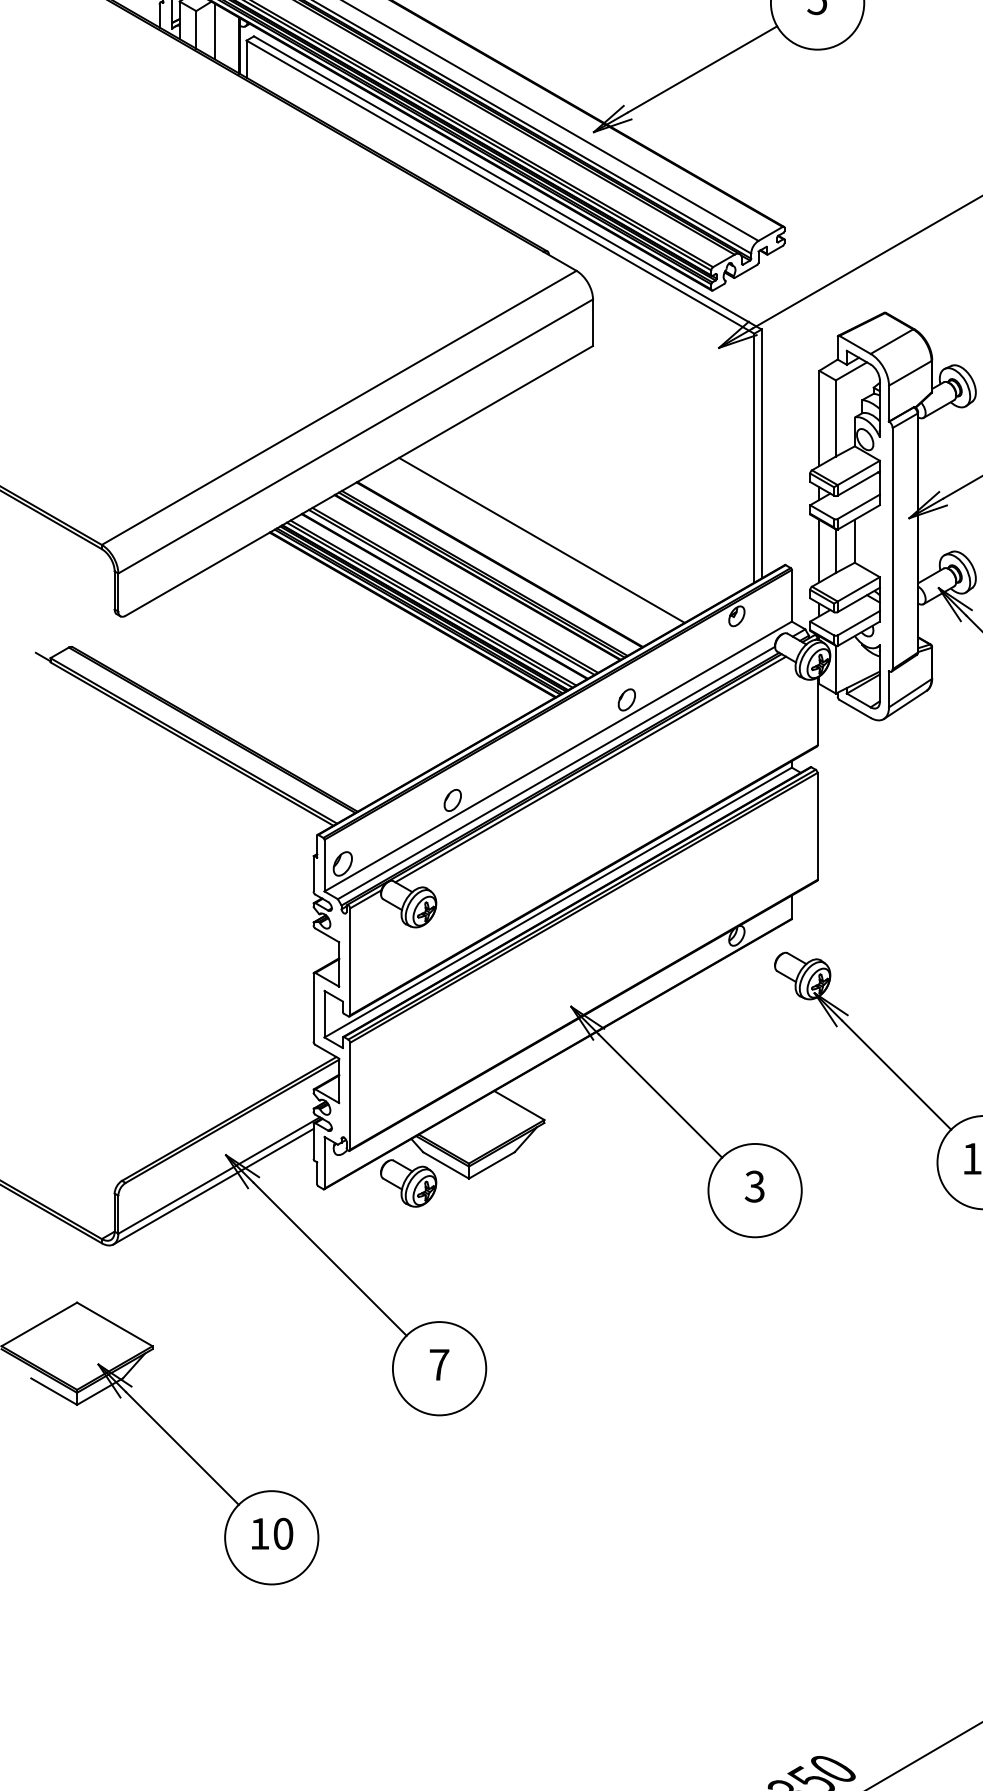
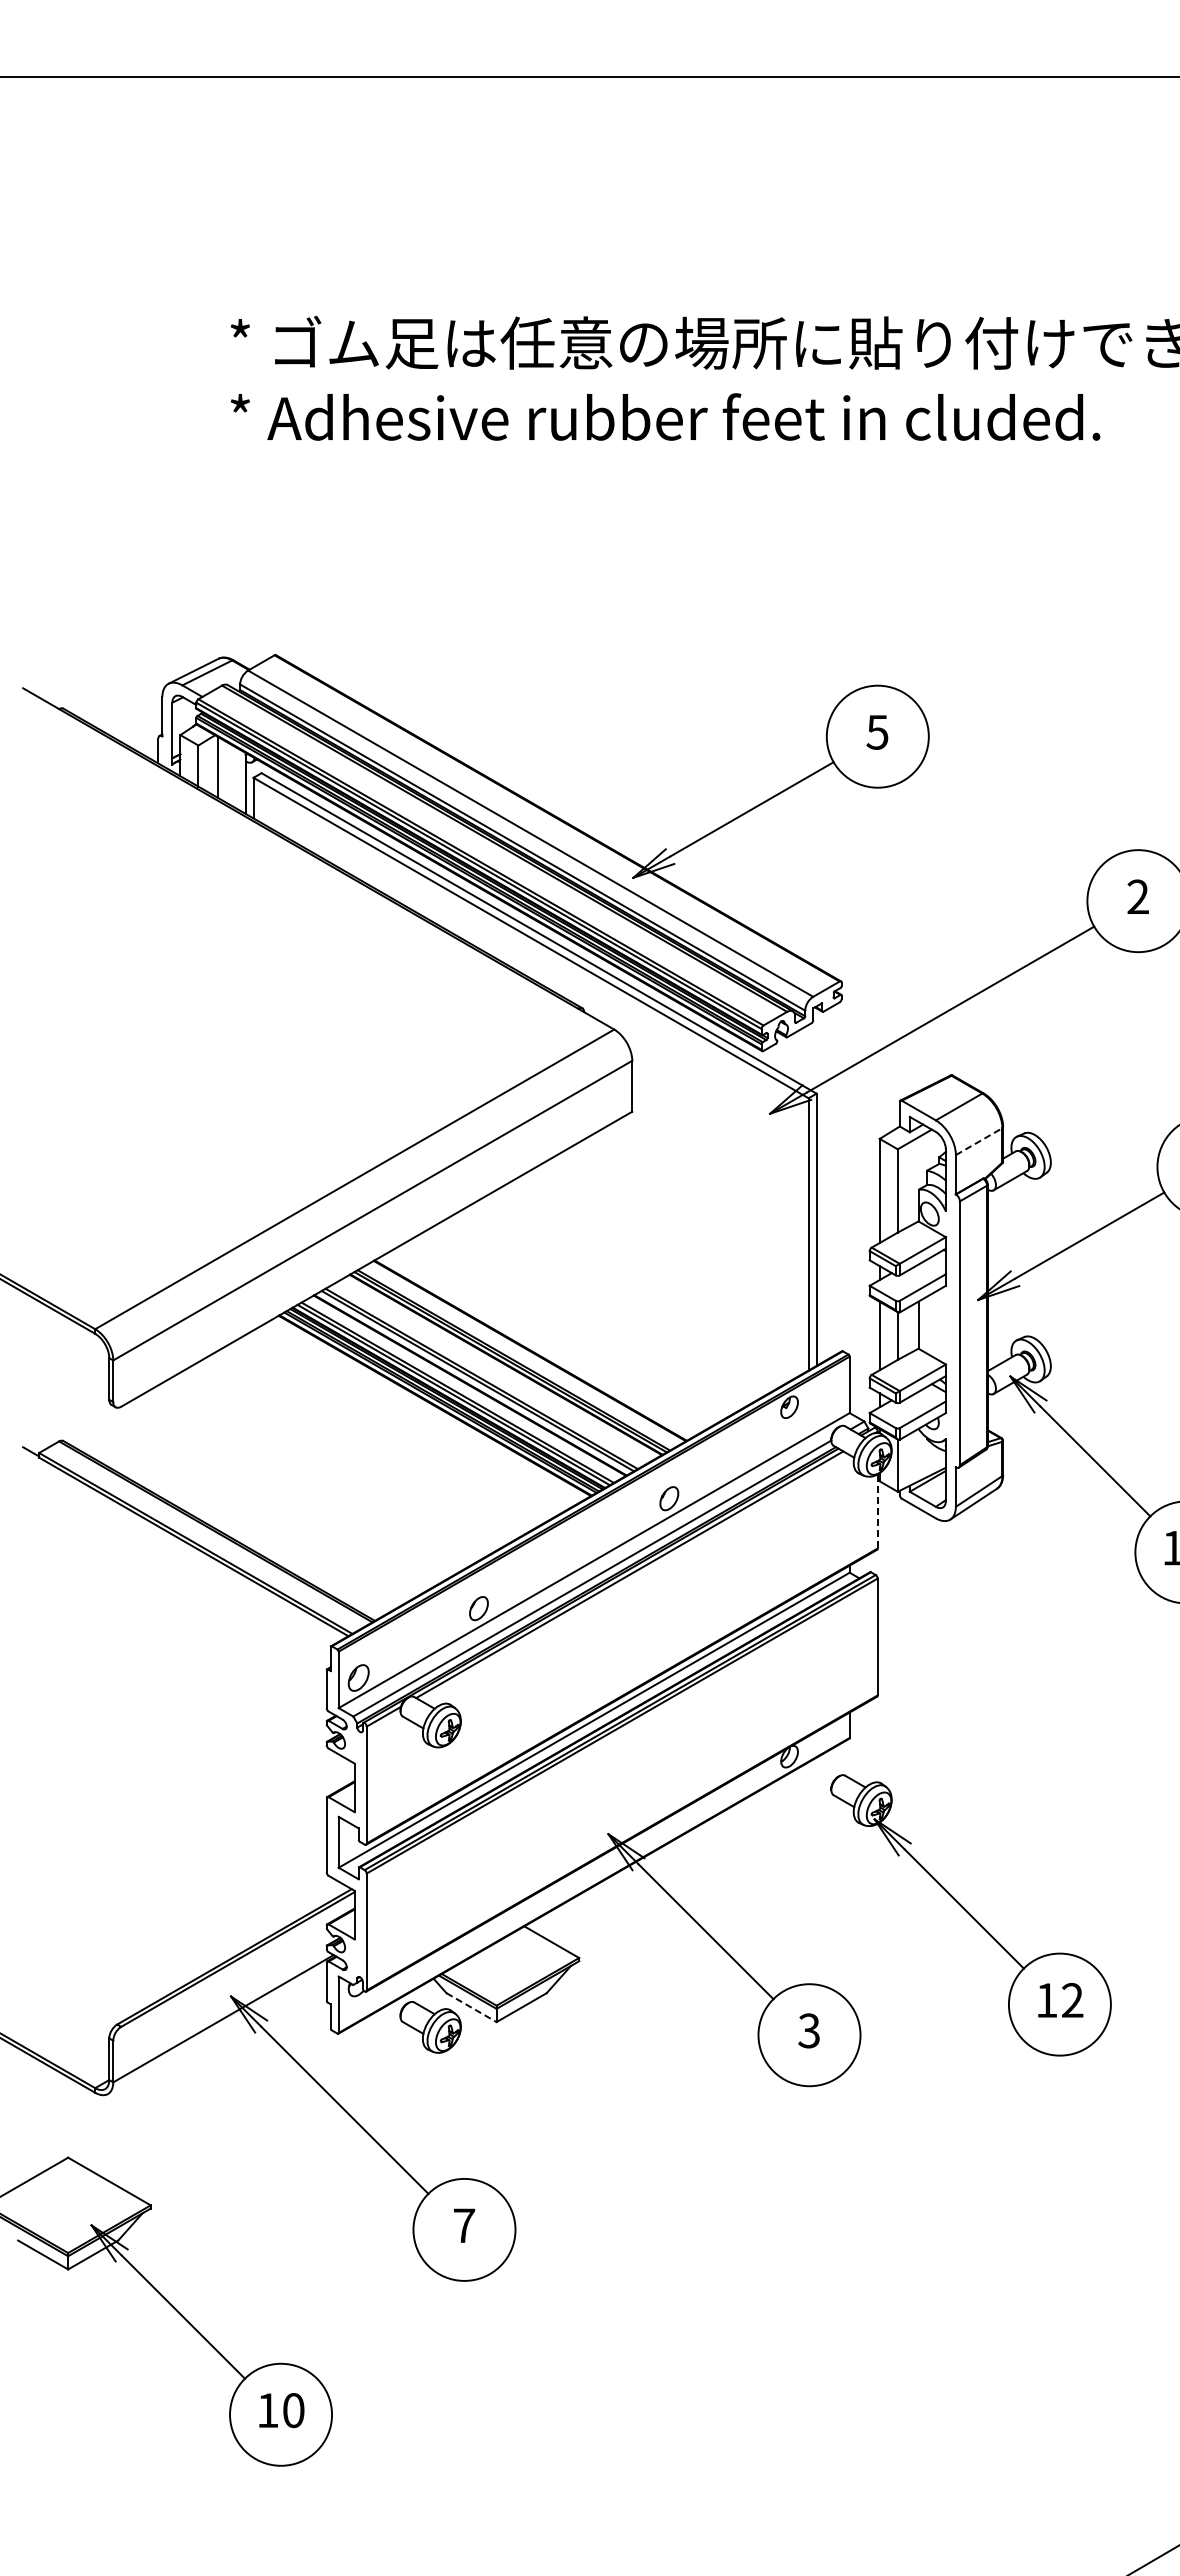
line: (910, 373) -> (979, 1141), solid -> dashed
line: (542, 540) -> (576, 1324), removed
line: (817, 710) -> (877, 1510), solid -> dashed
line: (445, 1165) -> (471, 2007), solid -> dashed
line: (213, 1186) -> (217, 2030), removed

